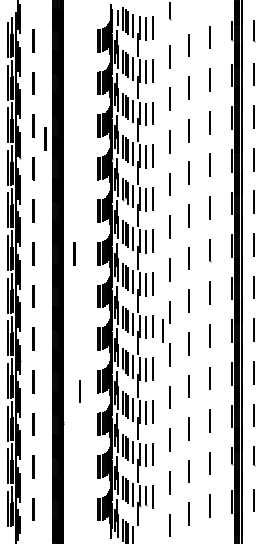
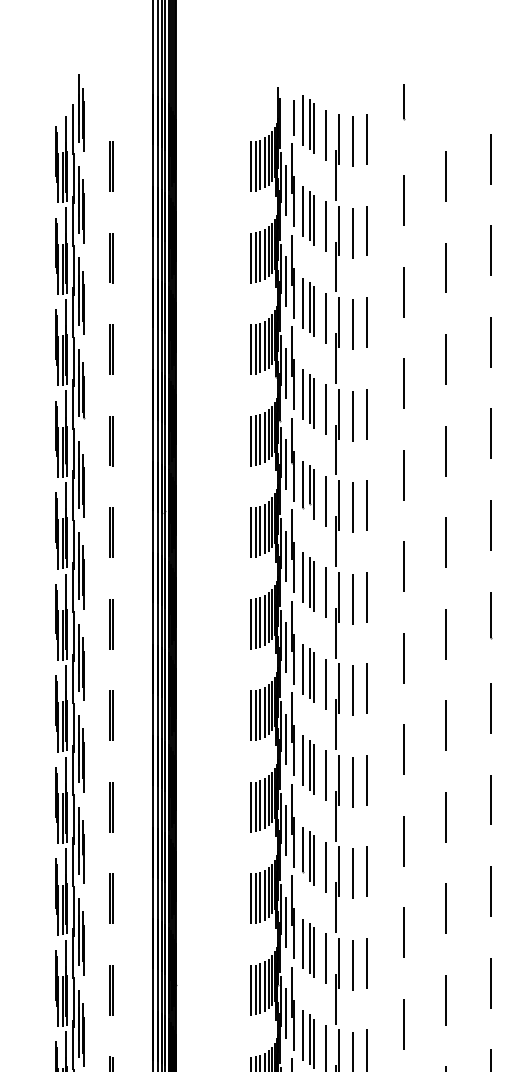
line: (45, 138) -> (137, 376), removed
line: (74, 253) -> (199, 623), removed
line: (162, 330) -> (388, 788), removed
line: (79, 391) -> (210, 919), removed

